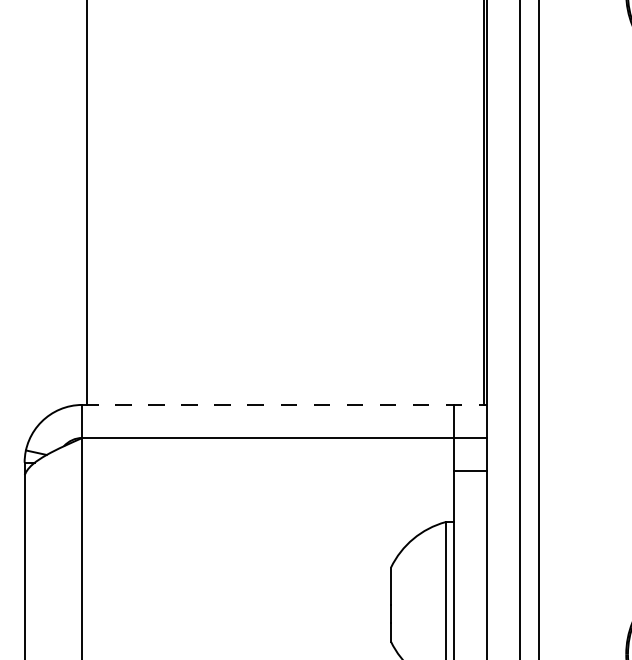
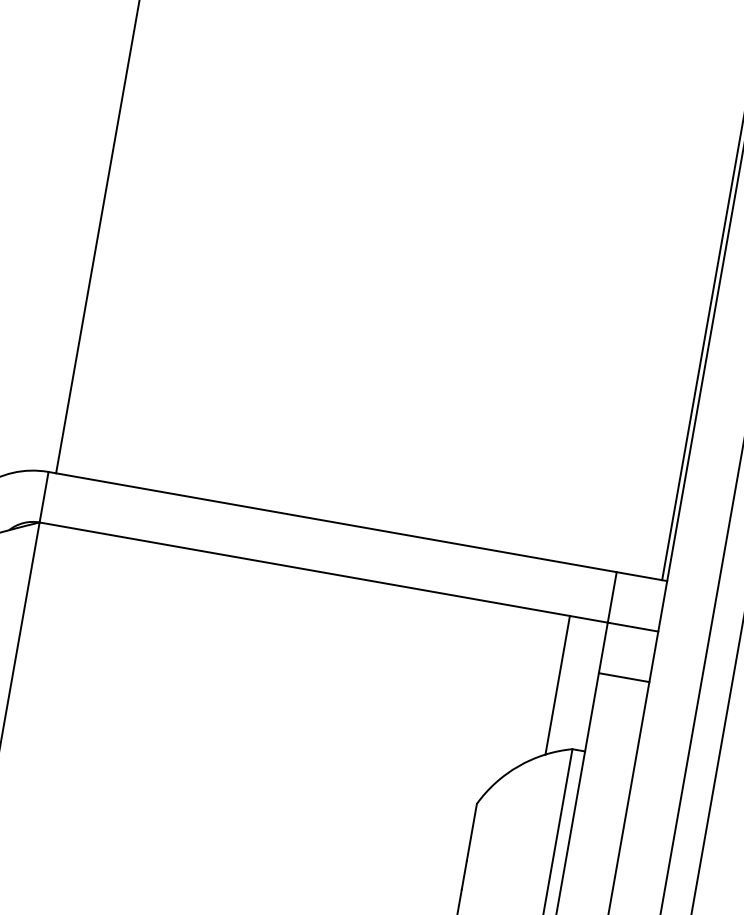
line: (285, 404) -> (359, 526), dashed -> solid
line: (429, 482) -> (558, 684), added

